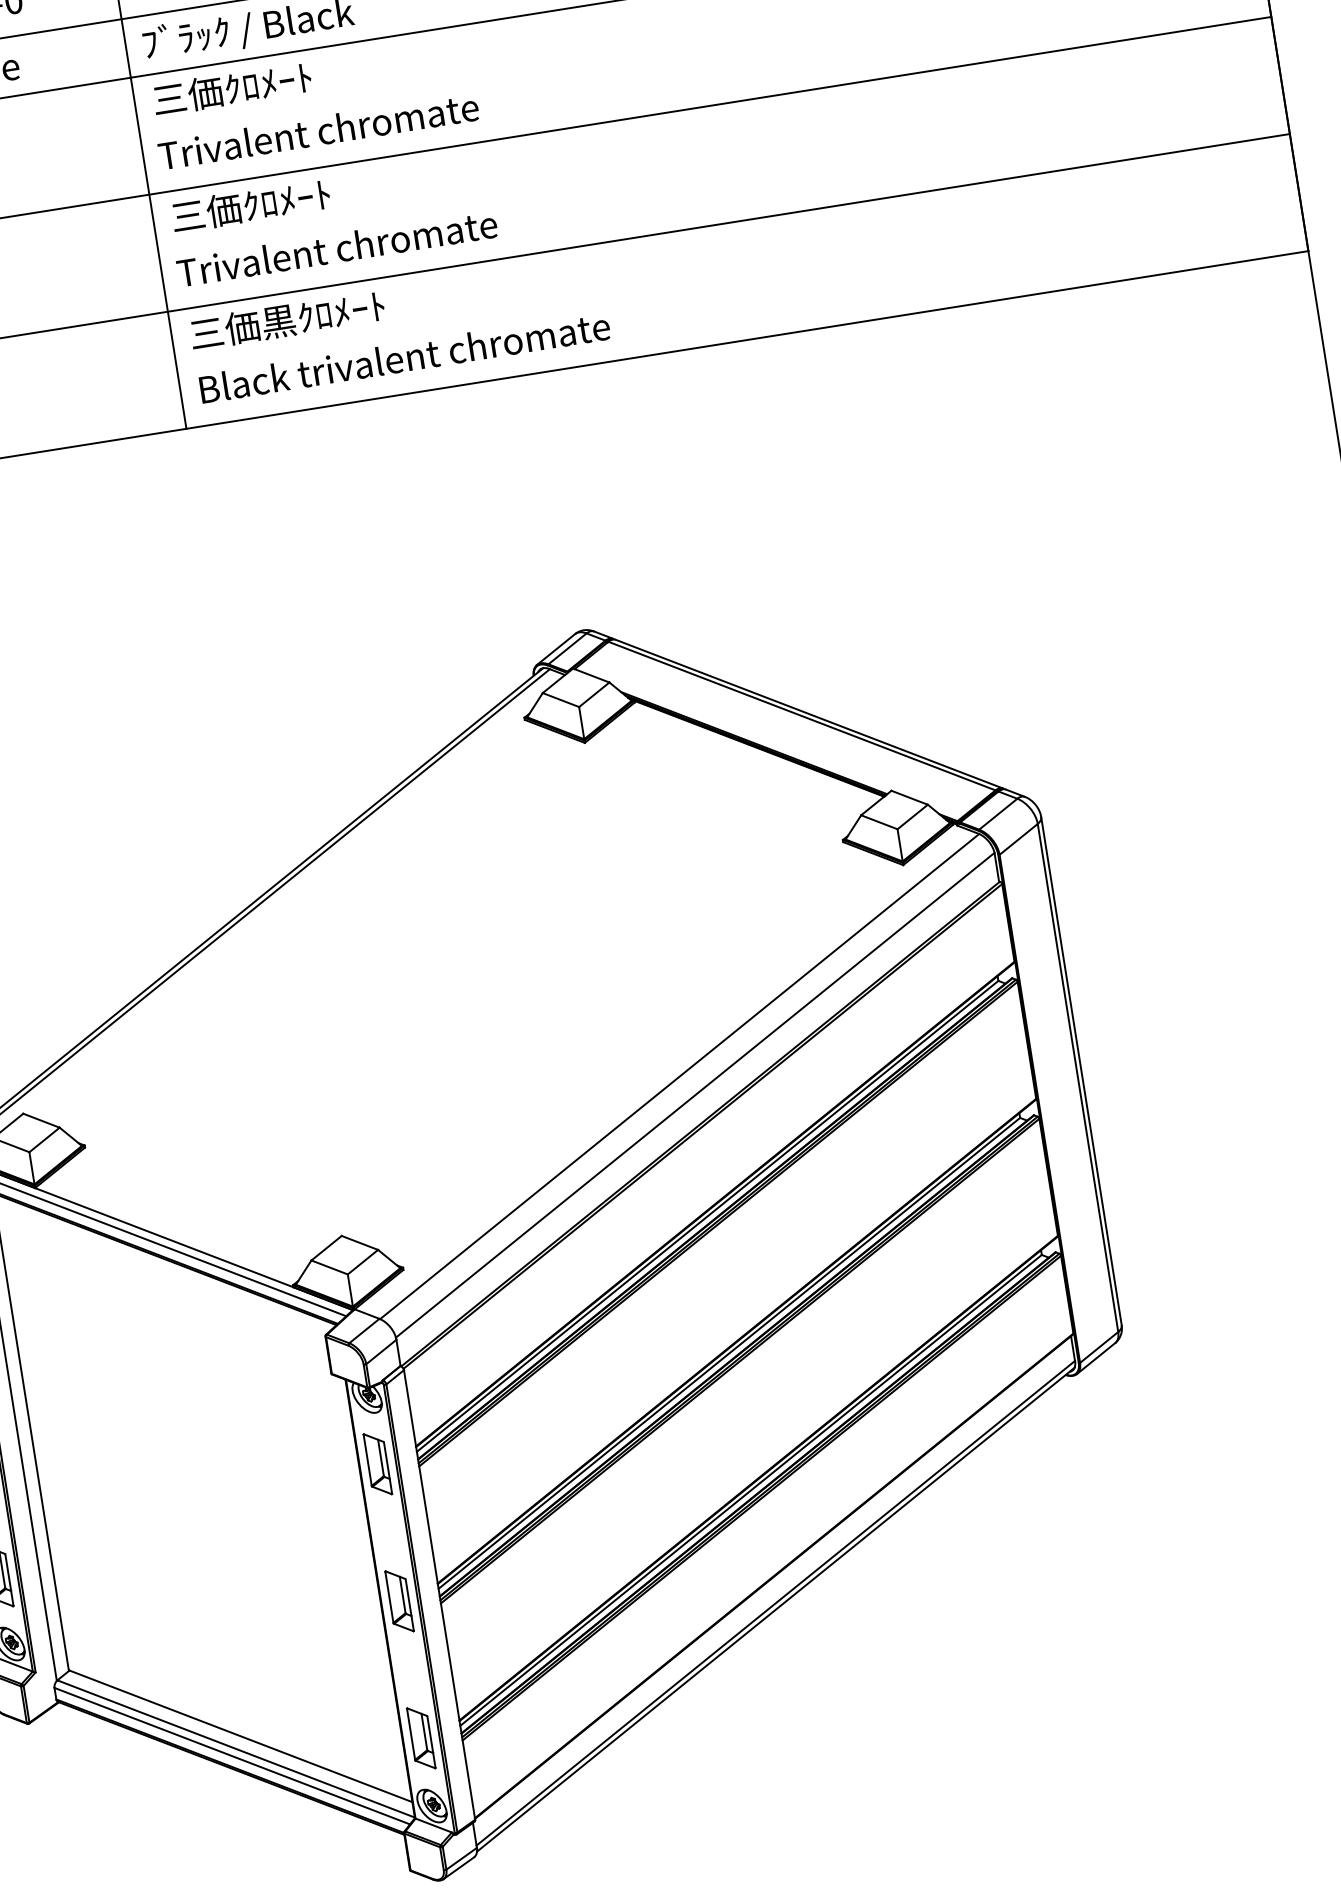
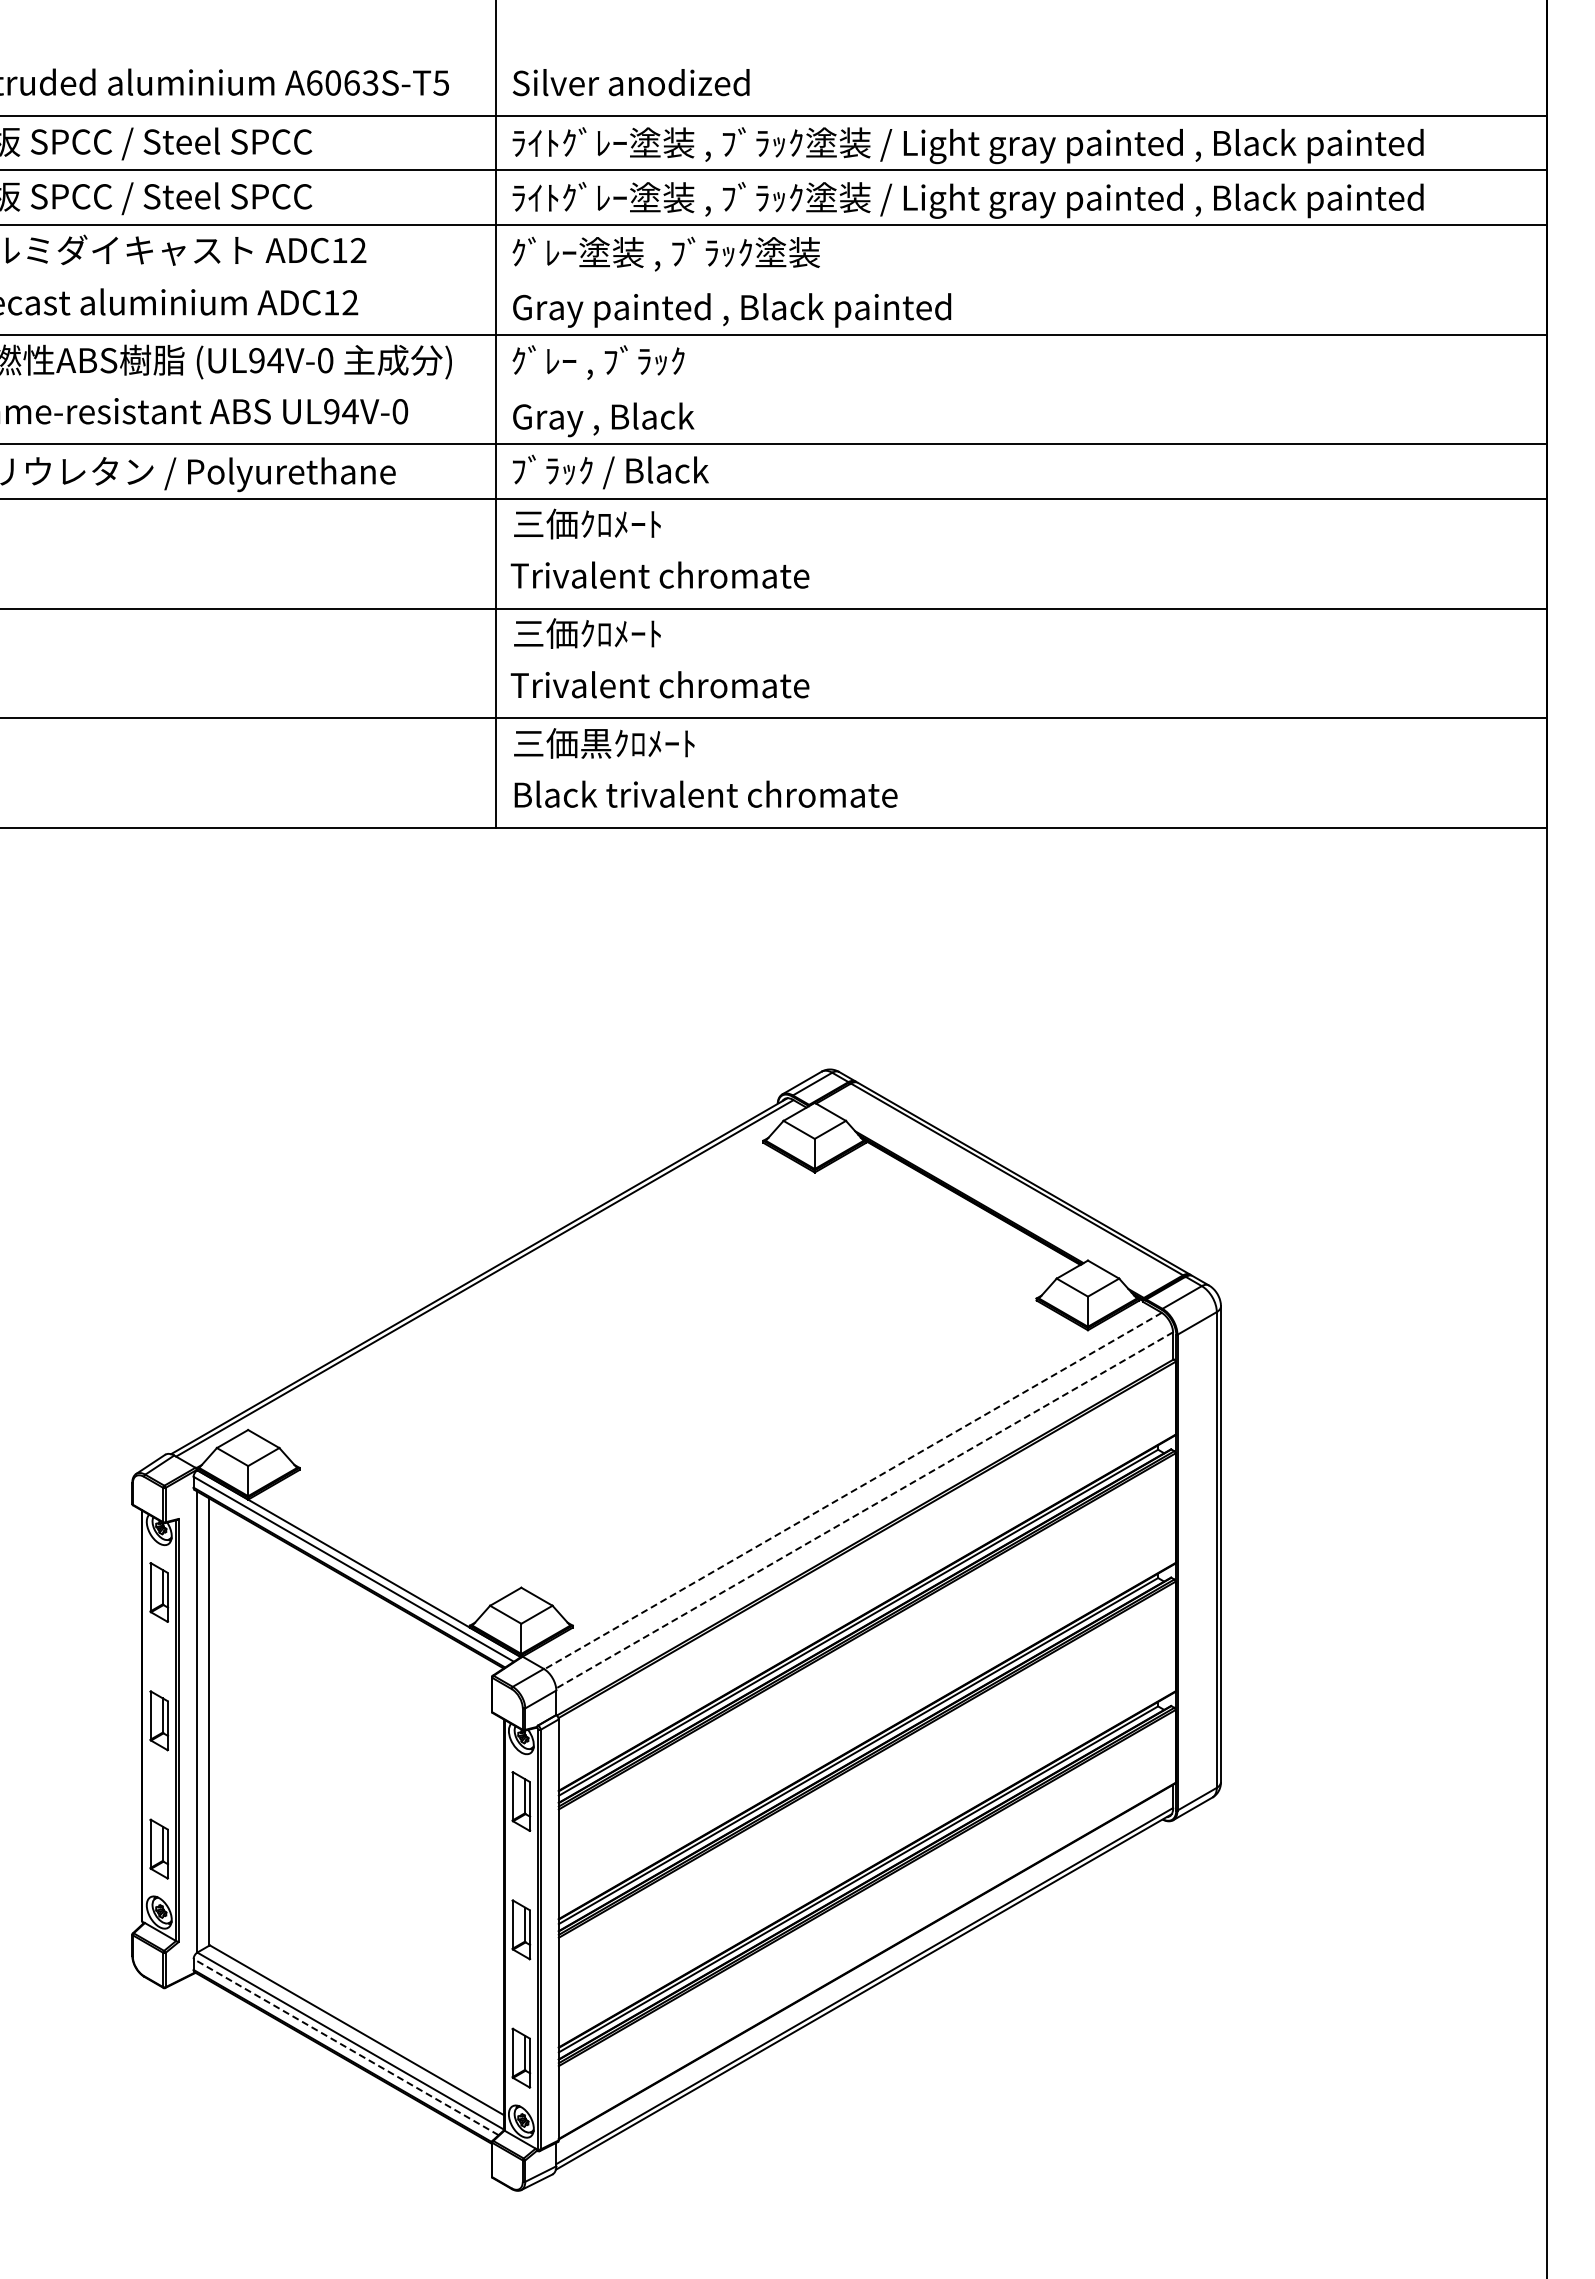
line: (679, 1077) -> (852, 1491), solid -> dashed
line: (695, 1095) -> (864, 1510), solid -> dashed
line: (231, 1755) -> (345, 2046), solid -> dashed

